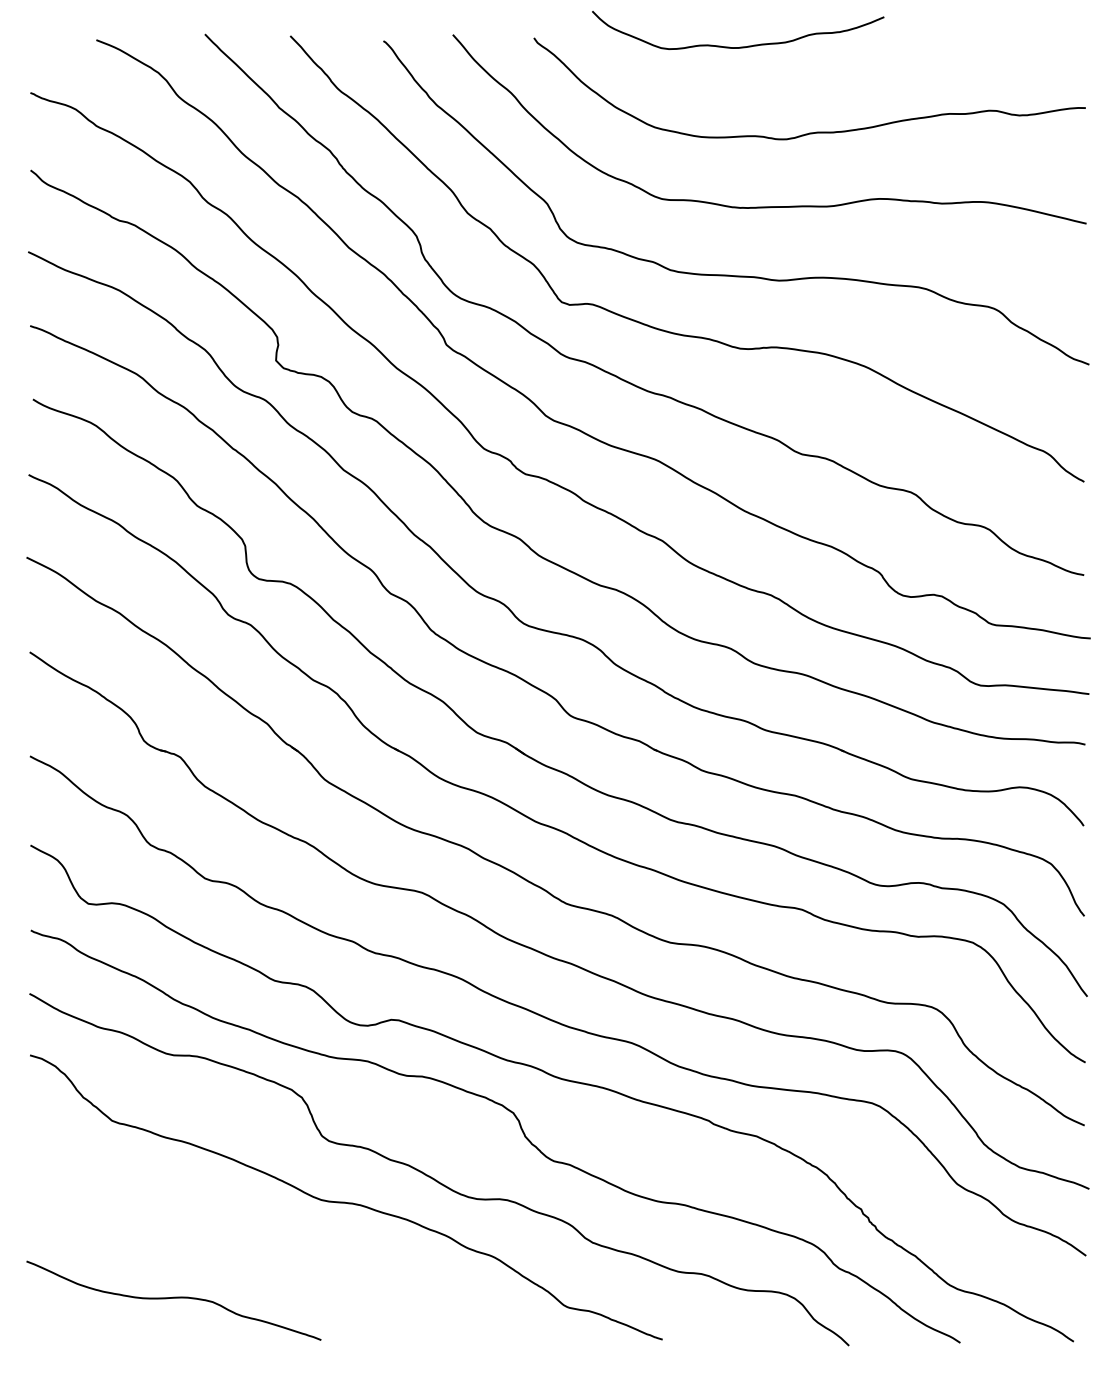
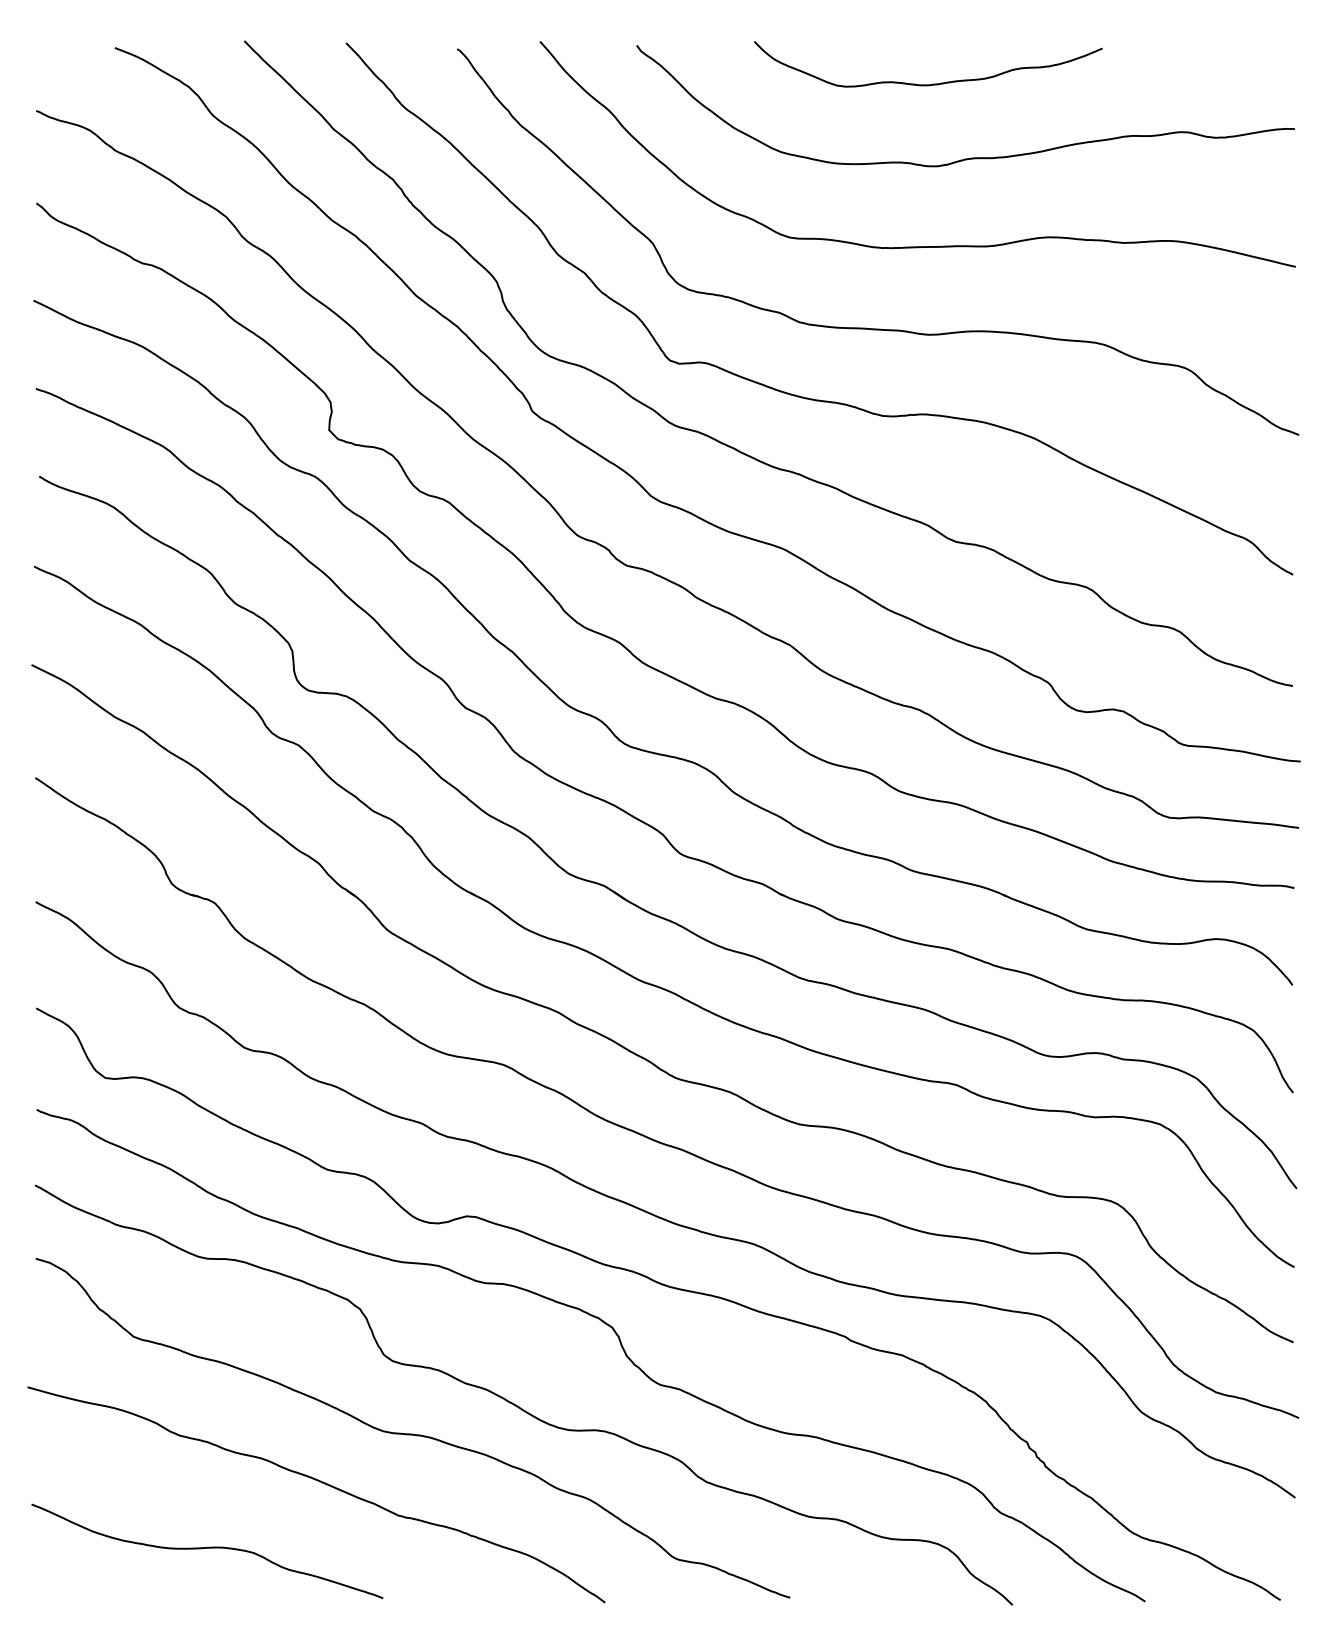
curve: (741, 46) -> (932, 83), moved
curve: (267, 1242) -> (319, 1482), added

